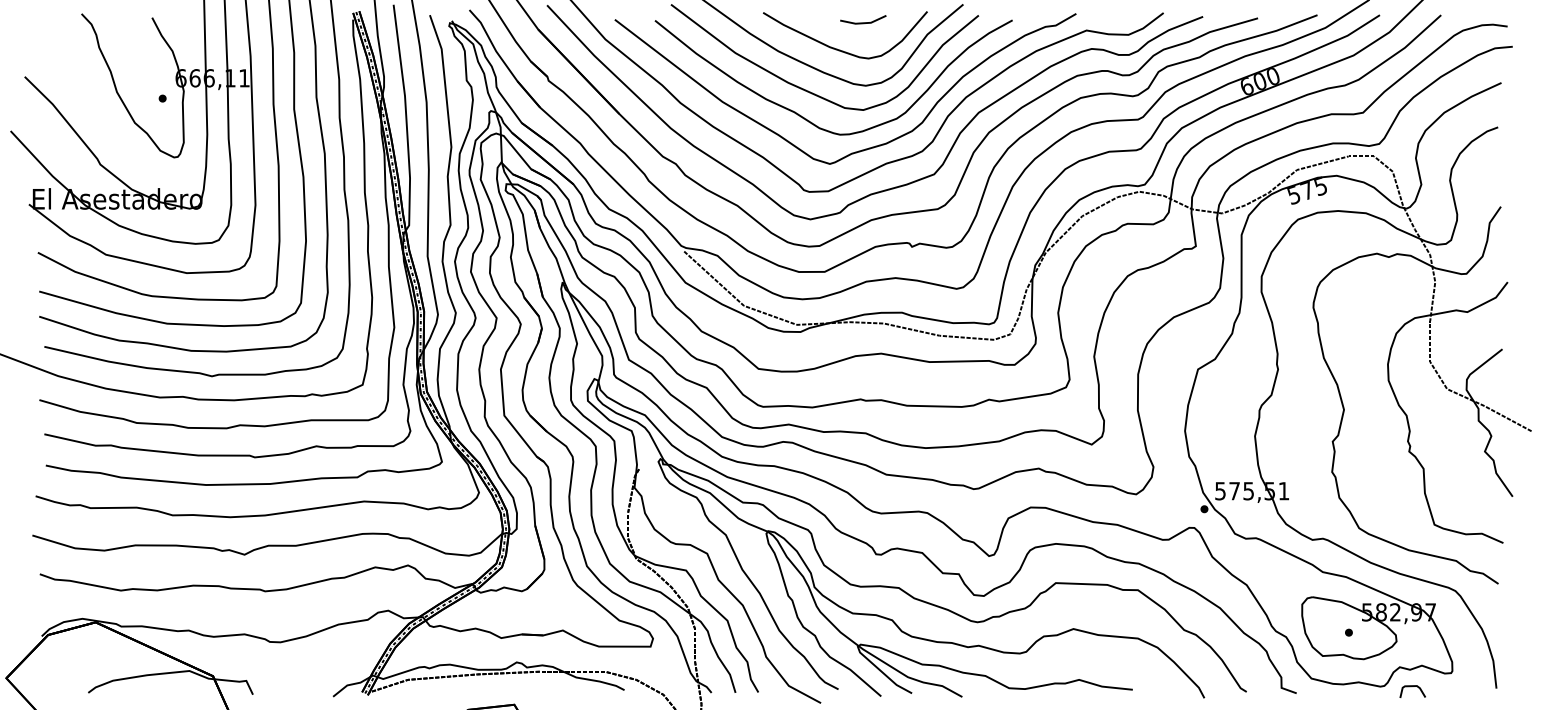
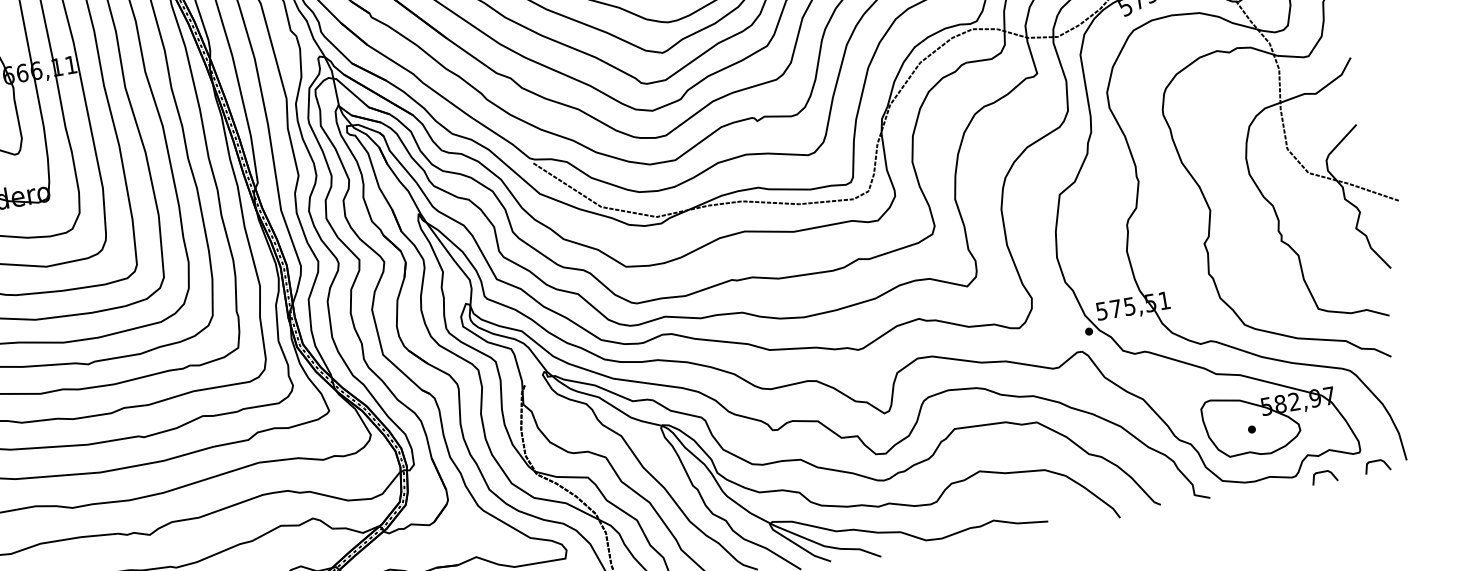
curve: (1465, 685) -> (1375, 462), added

